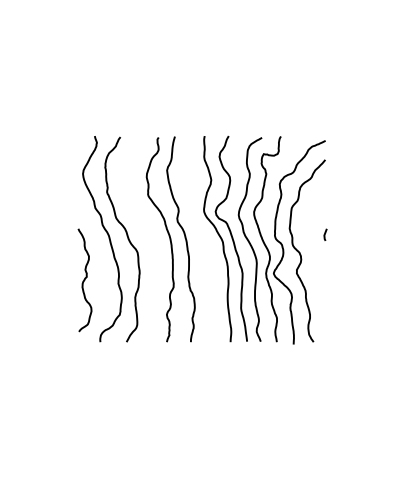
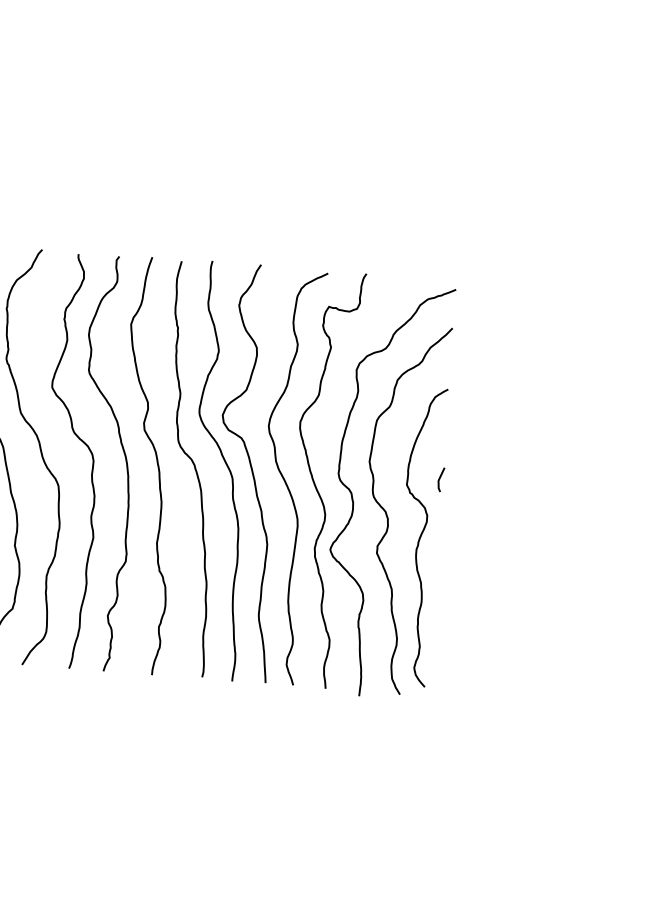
curve: (152, 238) -> (90, 459), added
curve: (203, 239) -> (193, 469), added
curve: (316, 263) -> (418, 536), added

